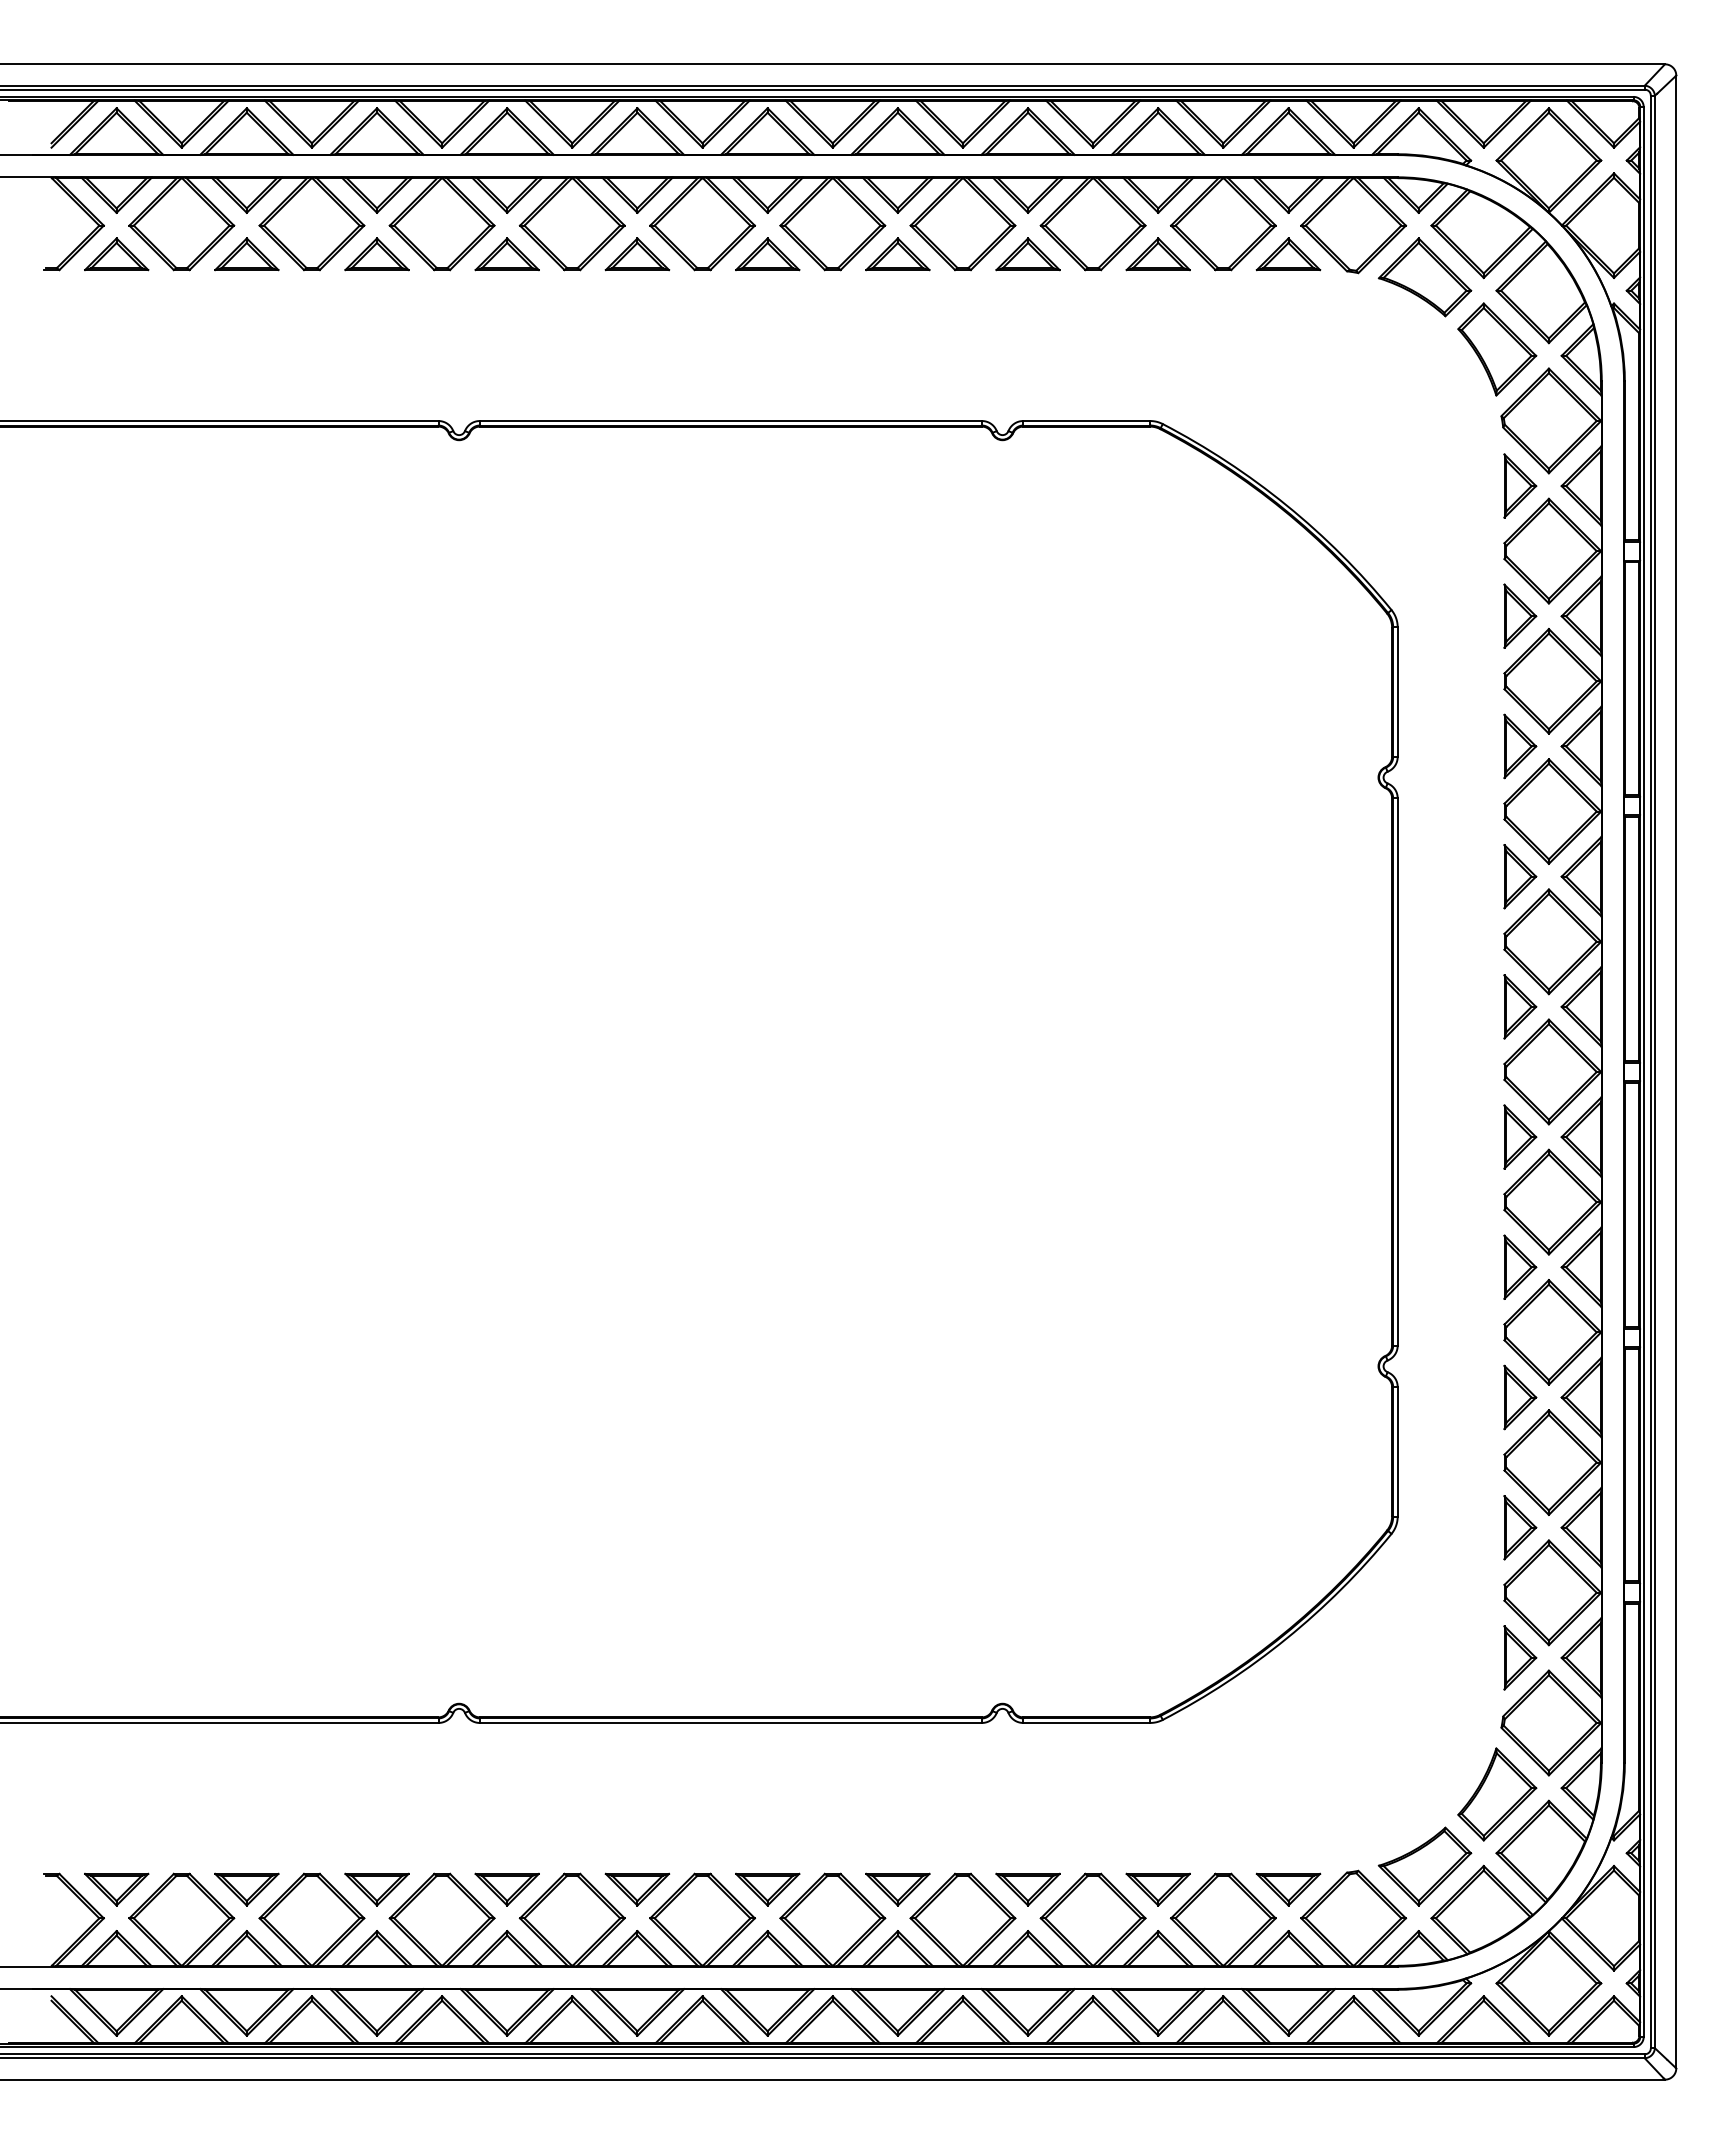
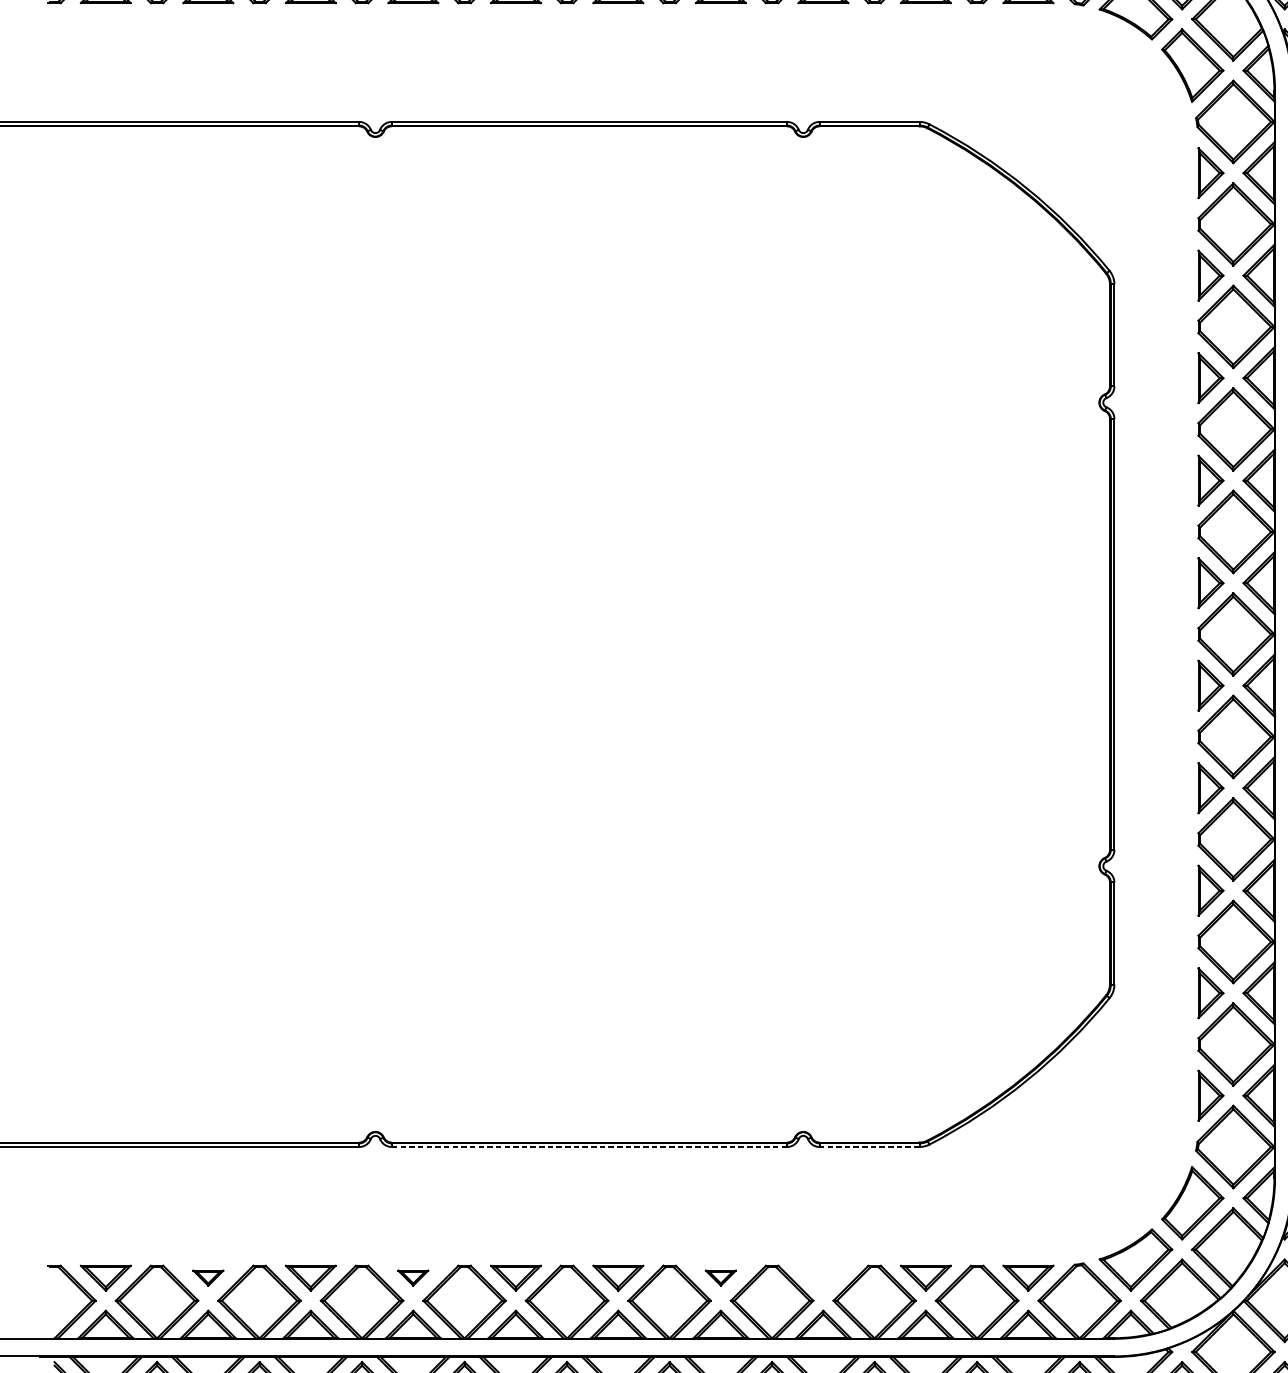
line: (730, 1722) -> (589, 1146), solid -> dashed
line: (1086, 1722) -> (869, 1146), solid -> dashed
part: (246, 1889) -> (208, 1278), size x0.6
part: (506, 1889) -> (412, 1278), size x0.6
part: (897, 1889) -> (720, 1278), size x0.6
part: (1027, 1889) -> (822, 1278), removed

